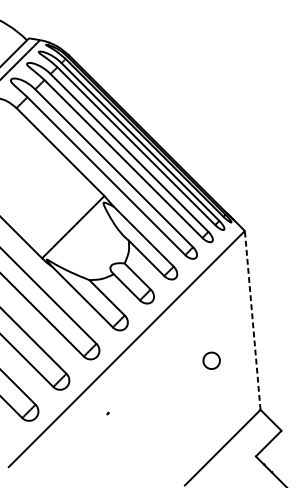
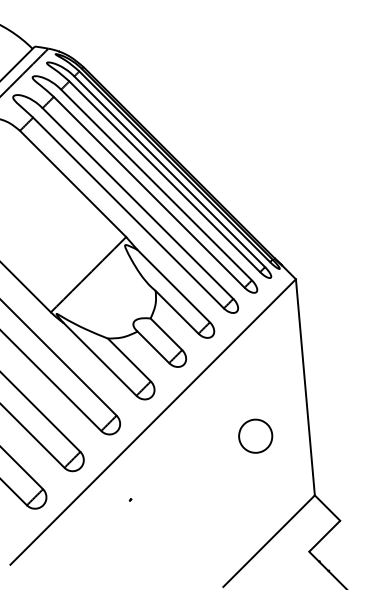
line: (252, 319) -> (305, 386), dashed -> solid
part: (211, 360) -> (255, 435), size x1.67

